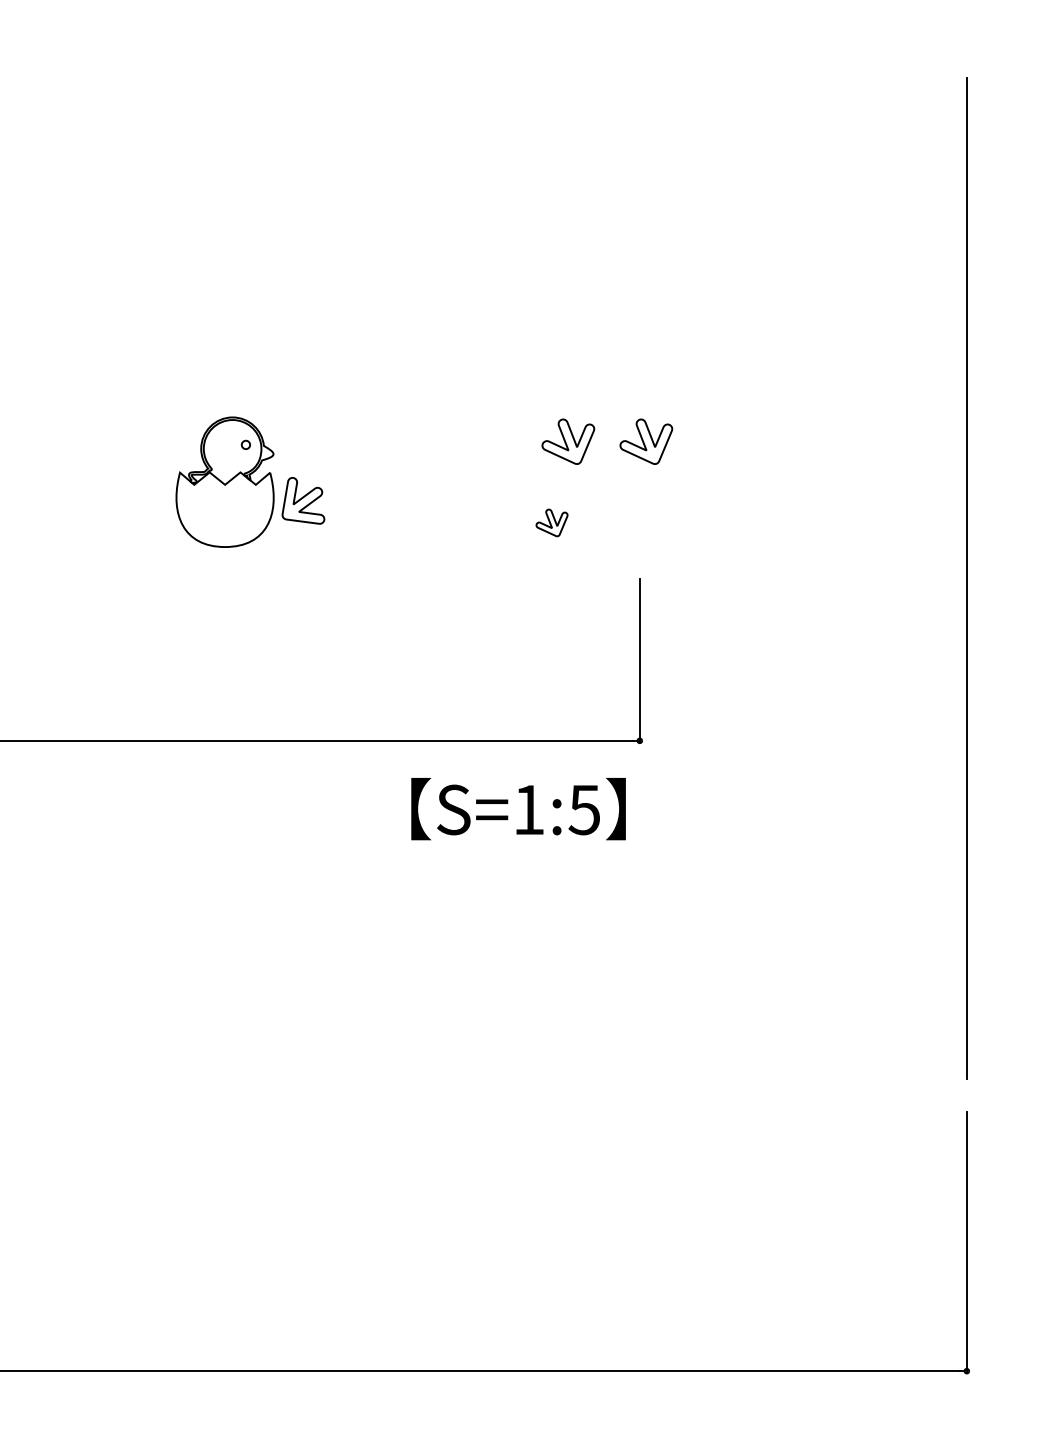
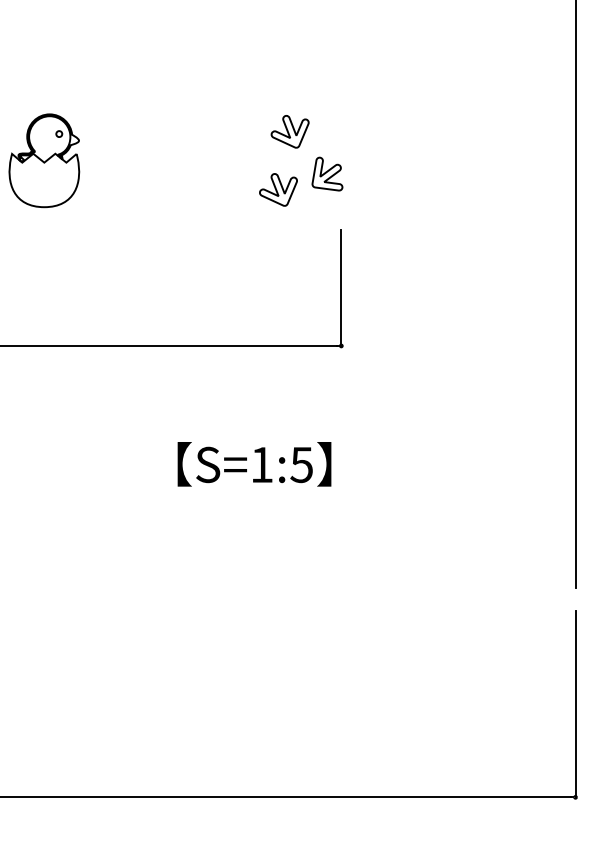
part: (646, 441) -> (346, 131), removed
part: (303, 500) -> (327, 173), moved
part: (551, 522) -> (278, 189), size x1.67
text: (518, 809) -> (254, 464), moved

